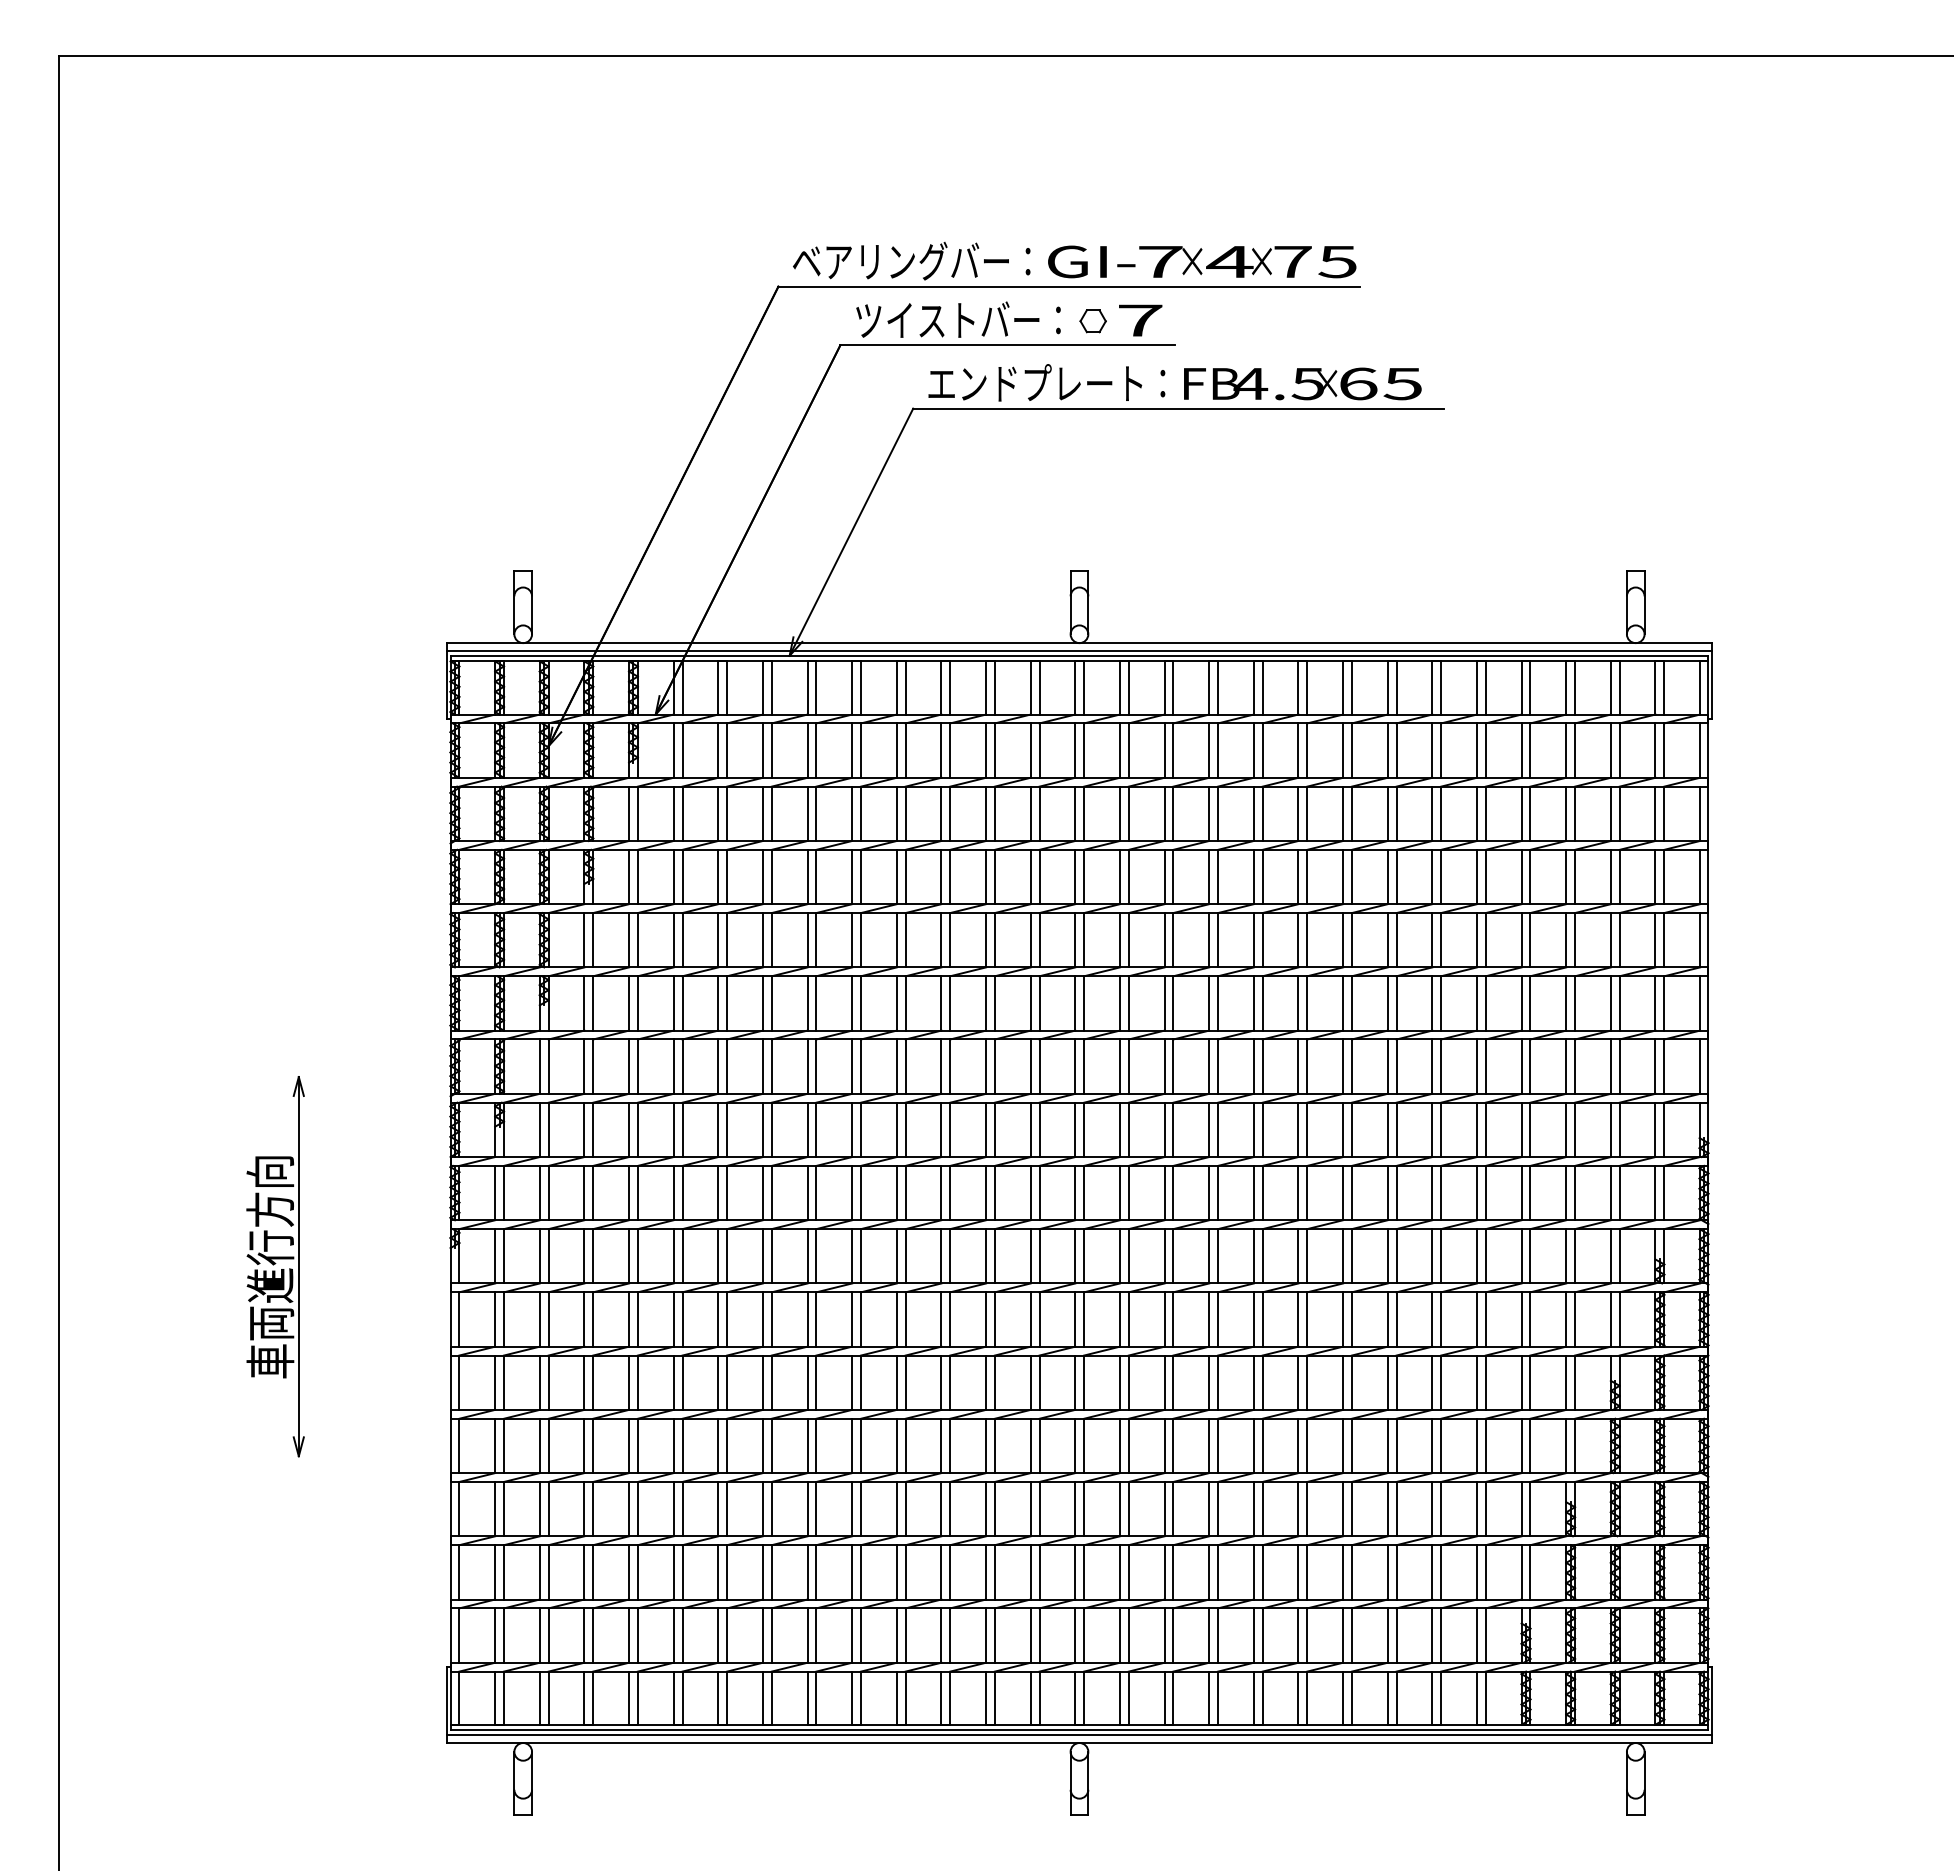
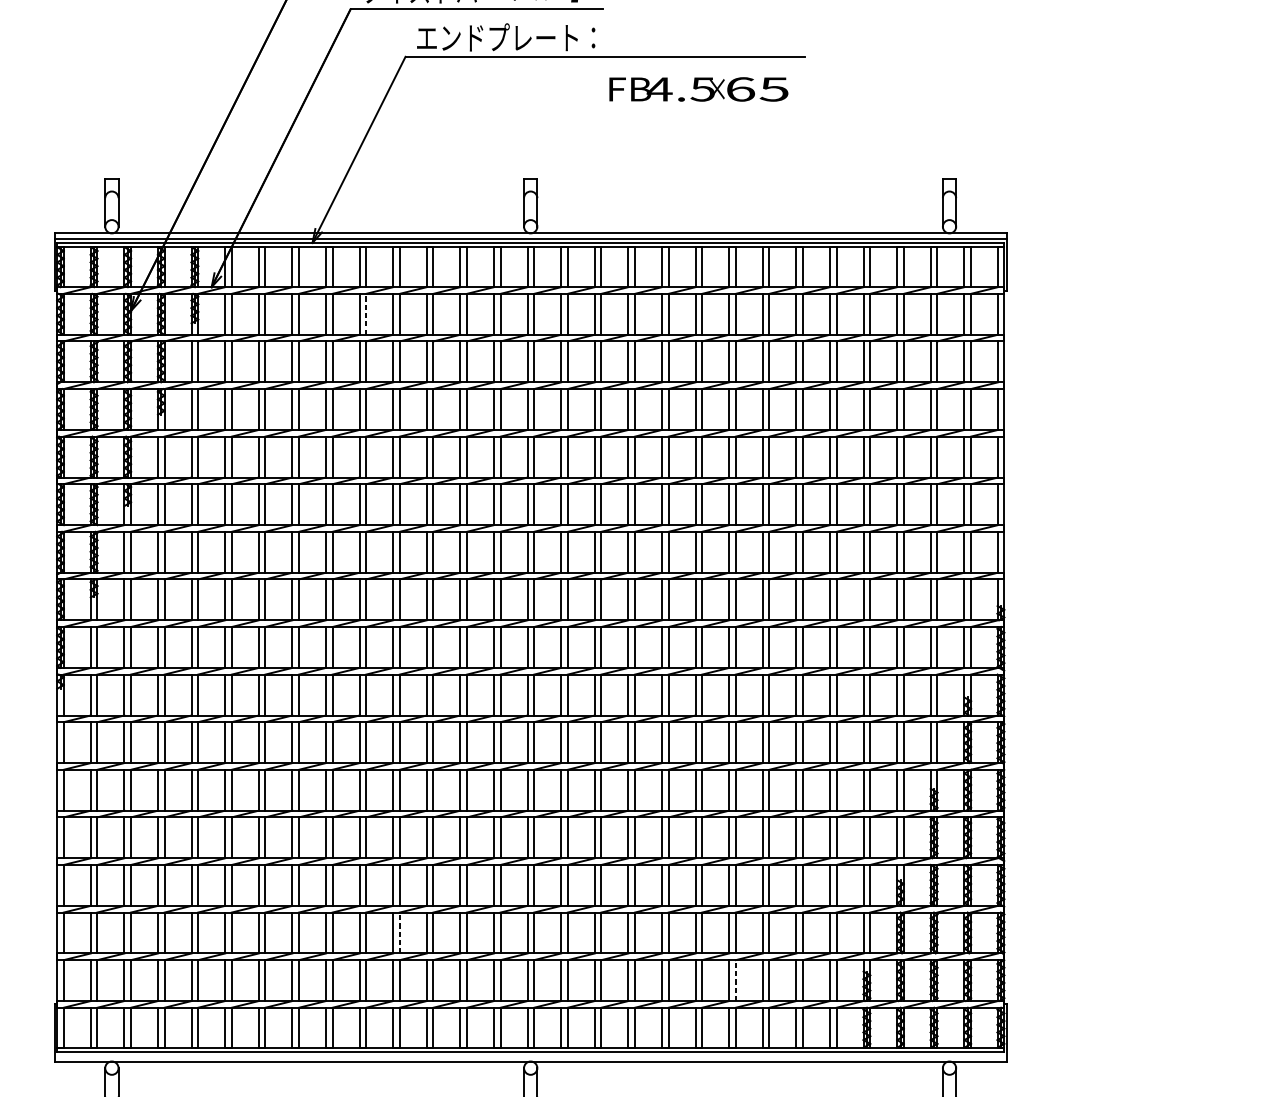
text: (1302, 383) -> (698, 89), moved
line: (861, 750) -> (366, 314), solid -> dashed
line: (905, 1571) -> (399, 932), solid -> dashed
line: (1351, 1635) -> (735, 980), solid -> dashed
line: (1079, 1735) -> (530, 1055), removed

